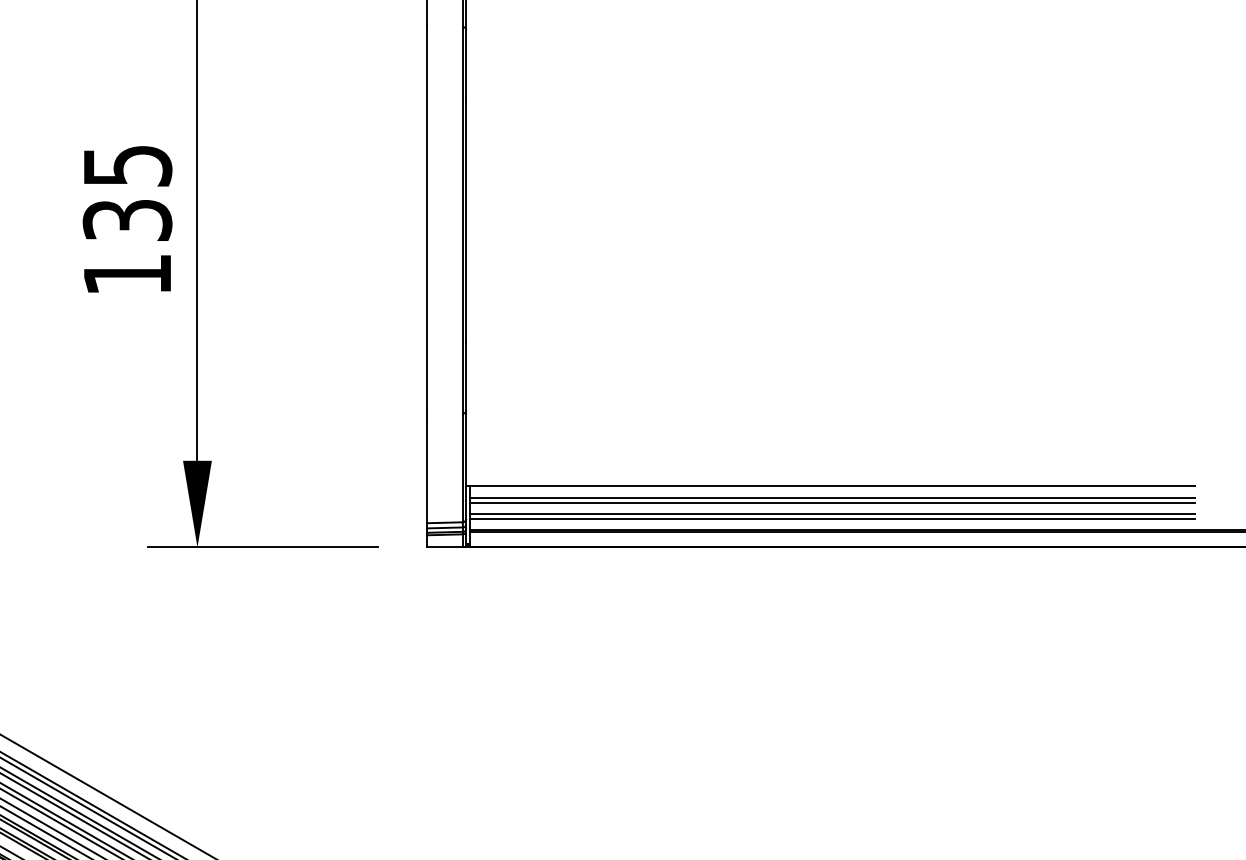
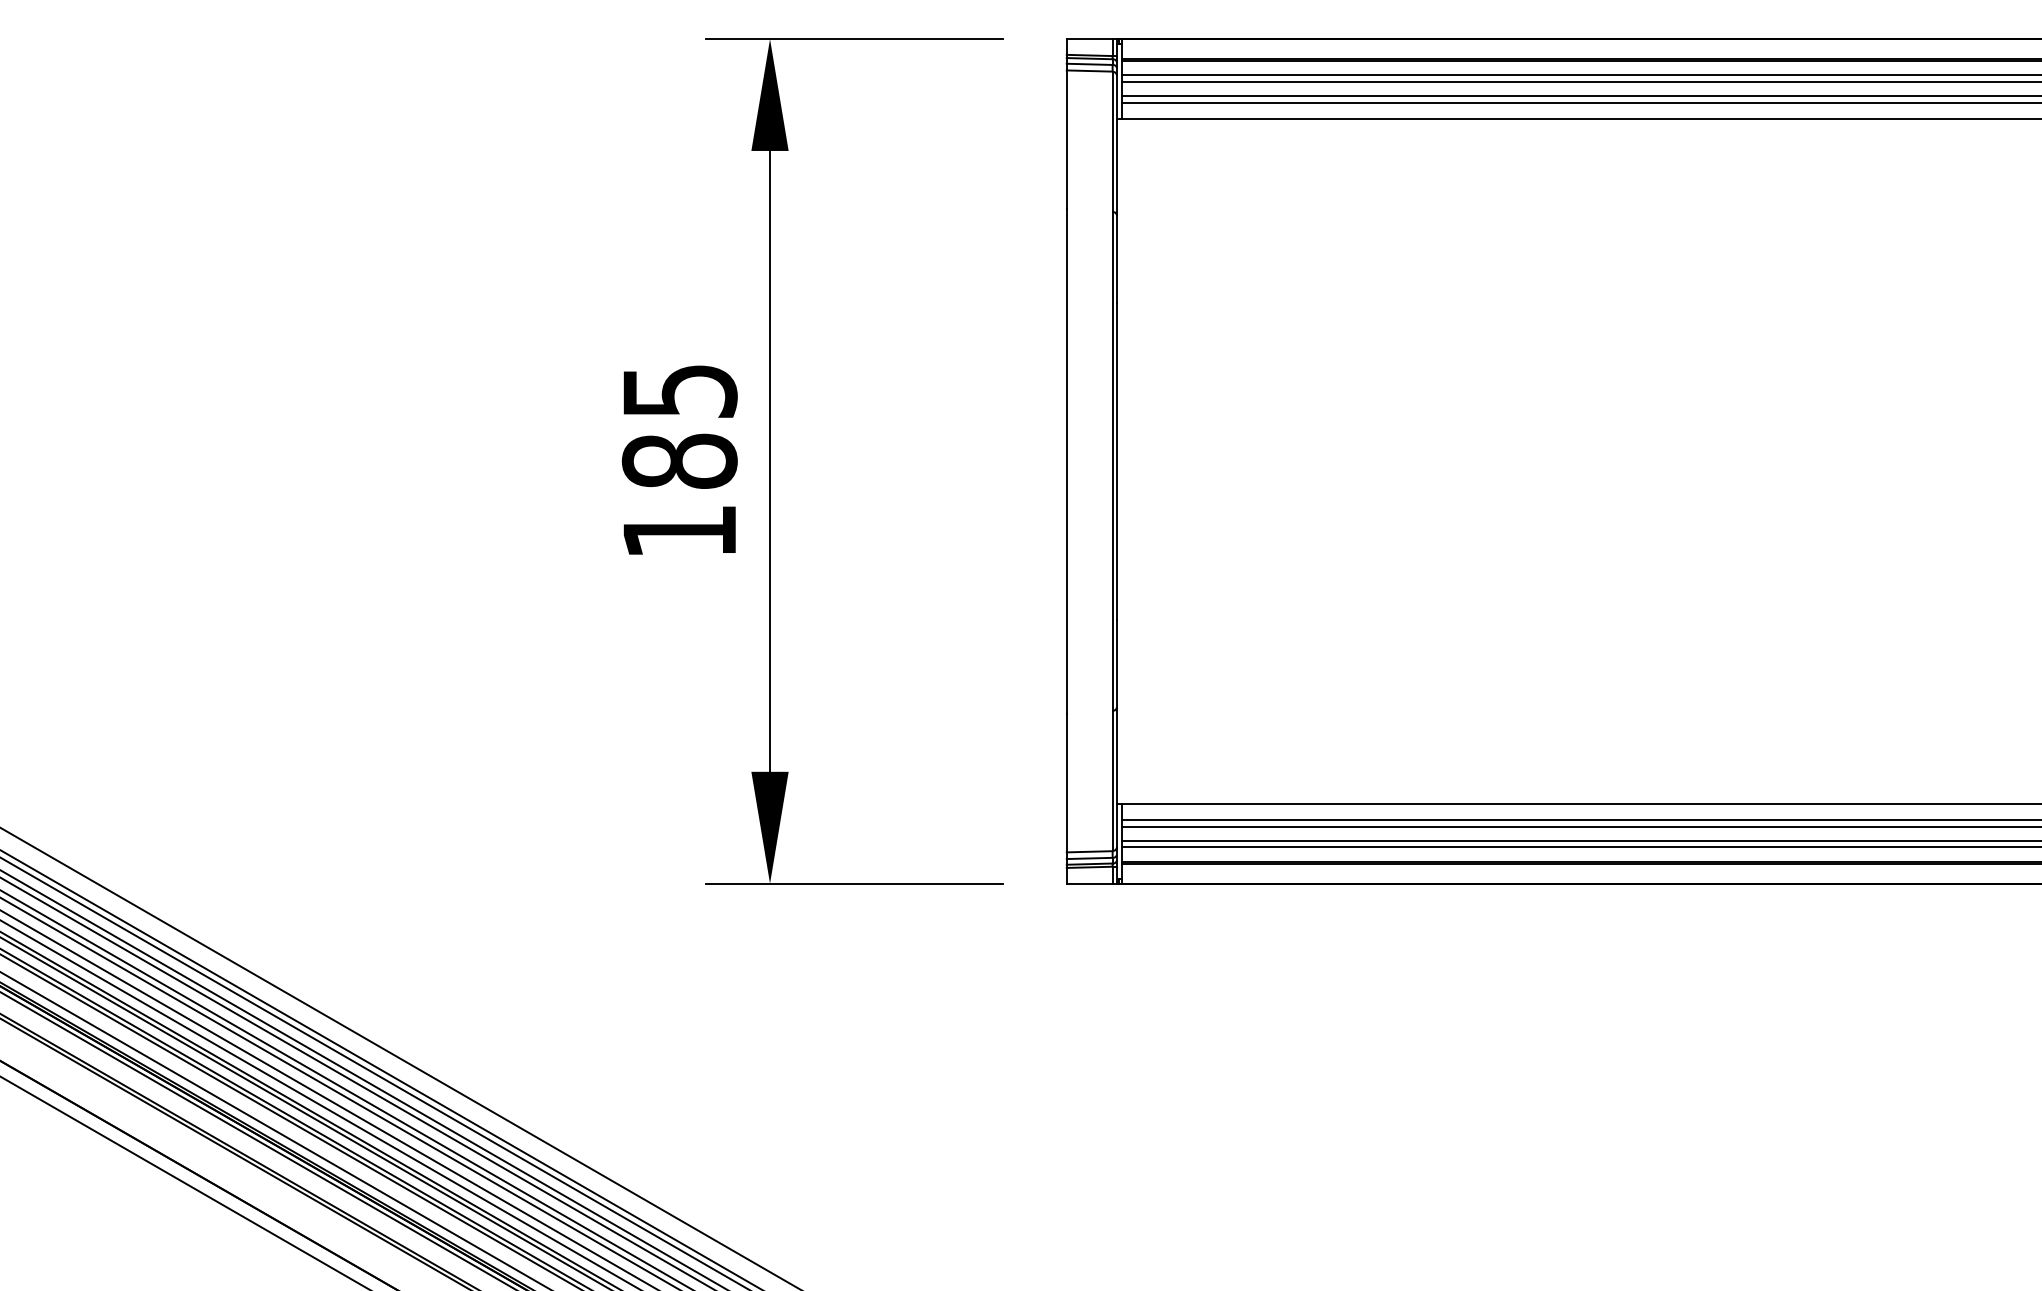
text: (127, 219) -> (679, 460), 135 -> 185

